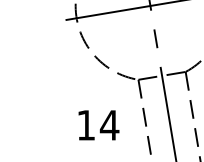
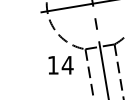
text: (97, 125) -> (60, 65), moved

